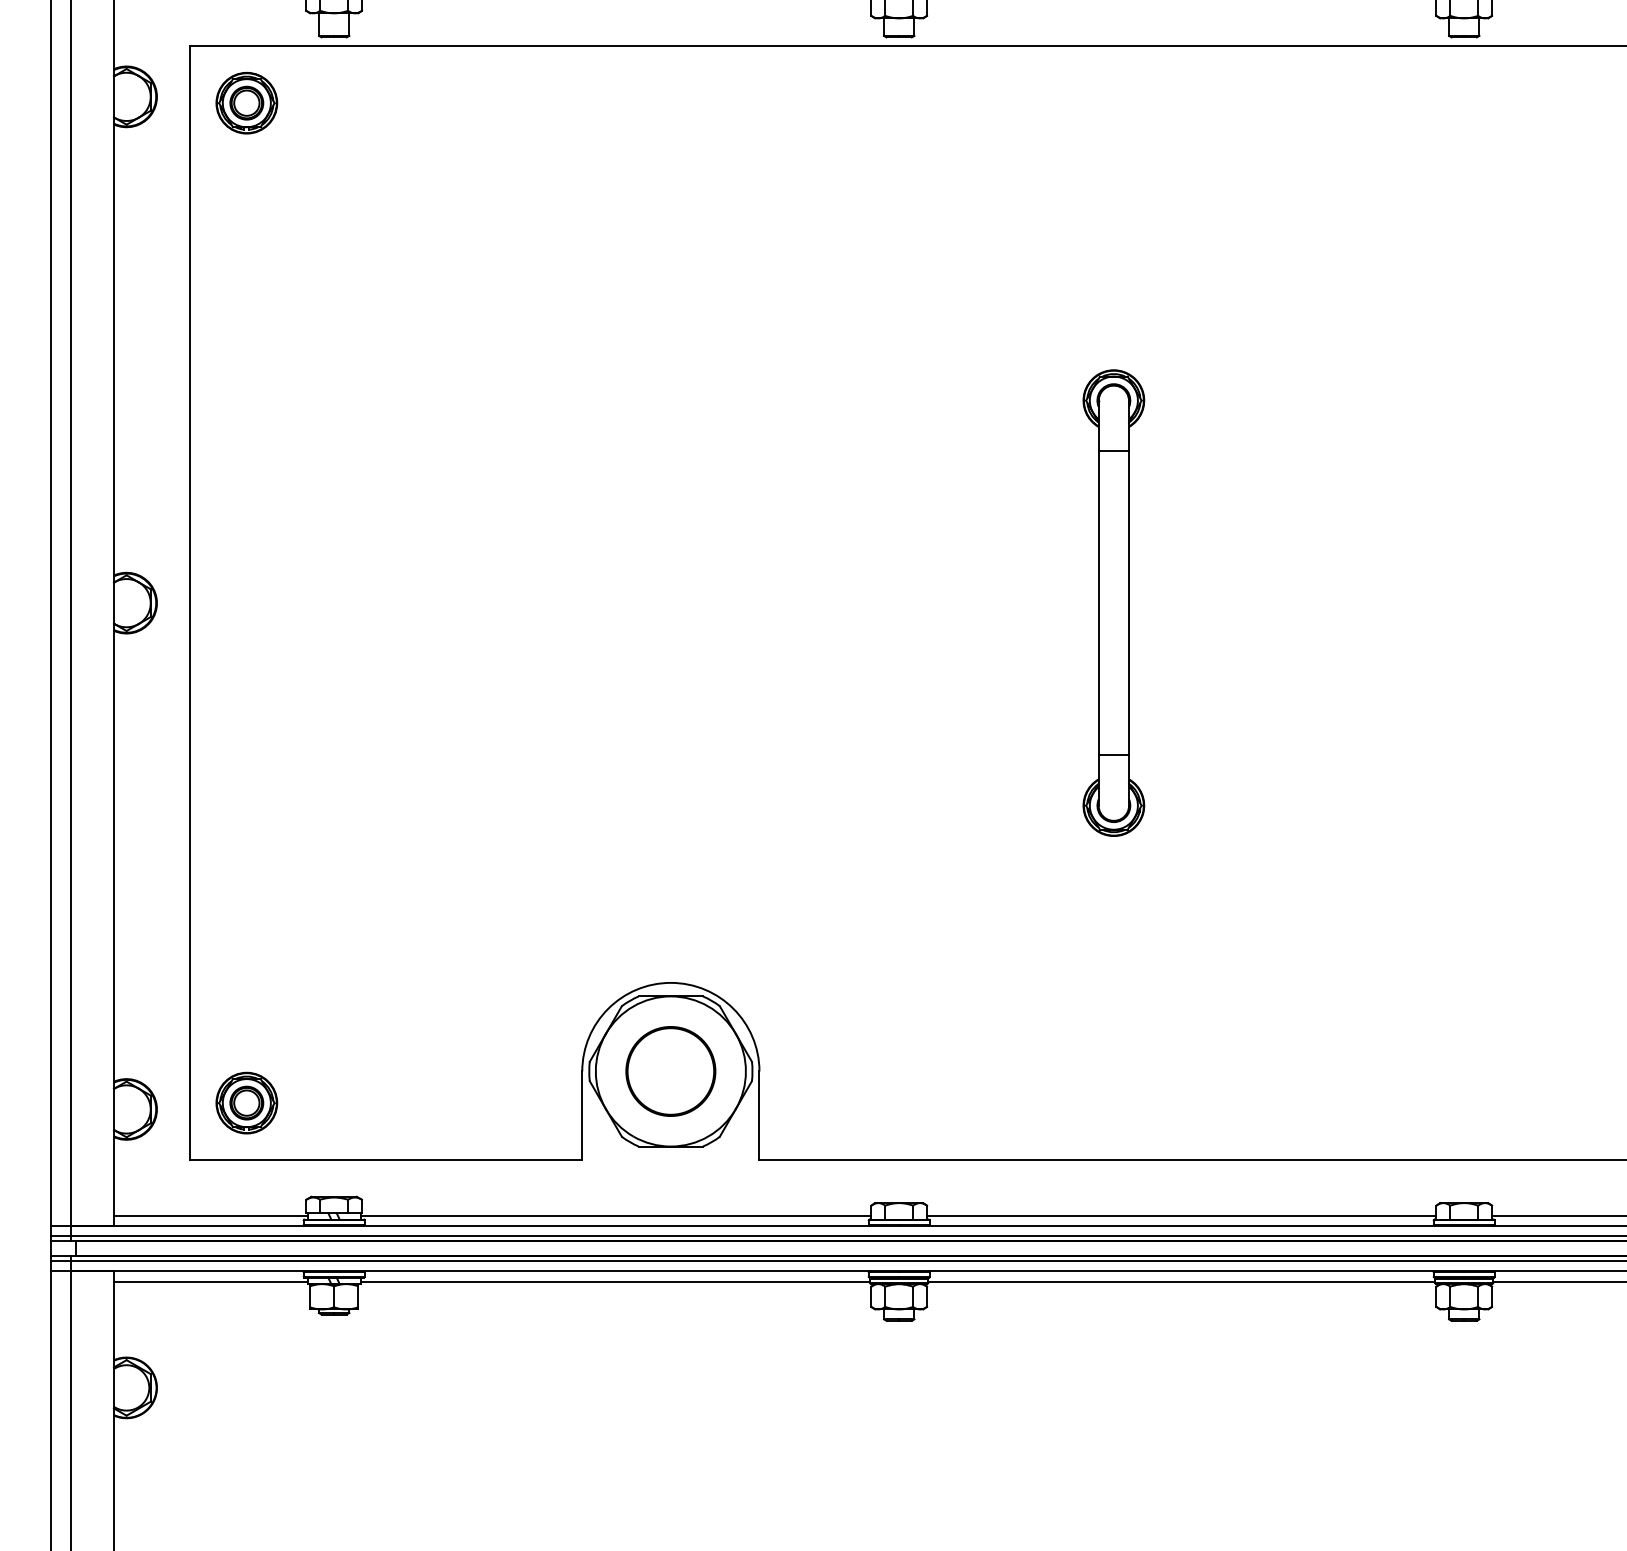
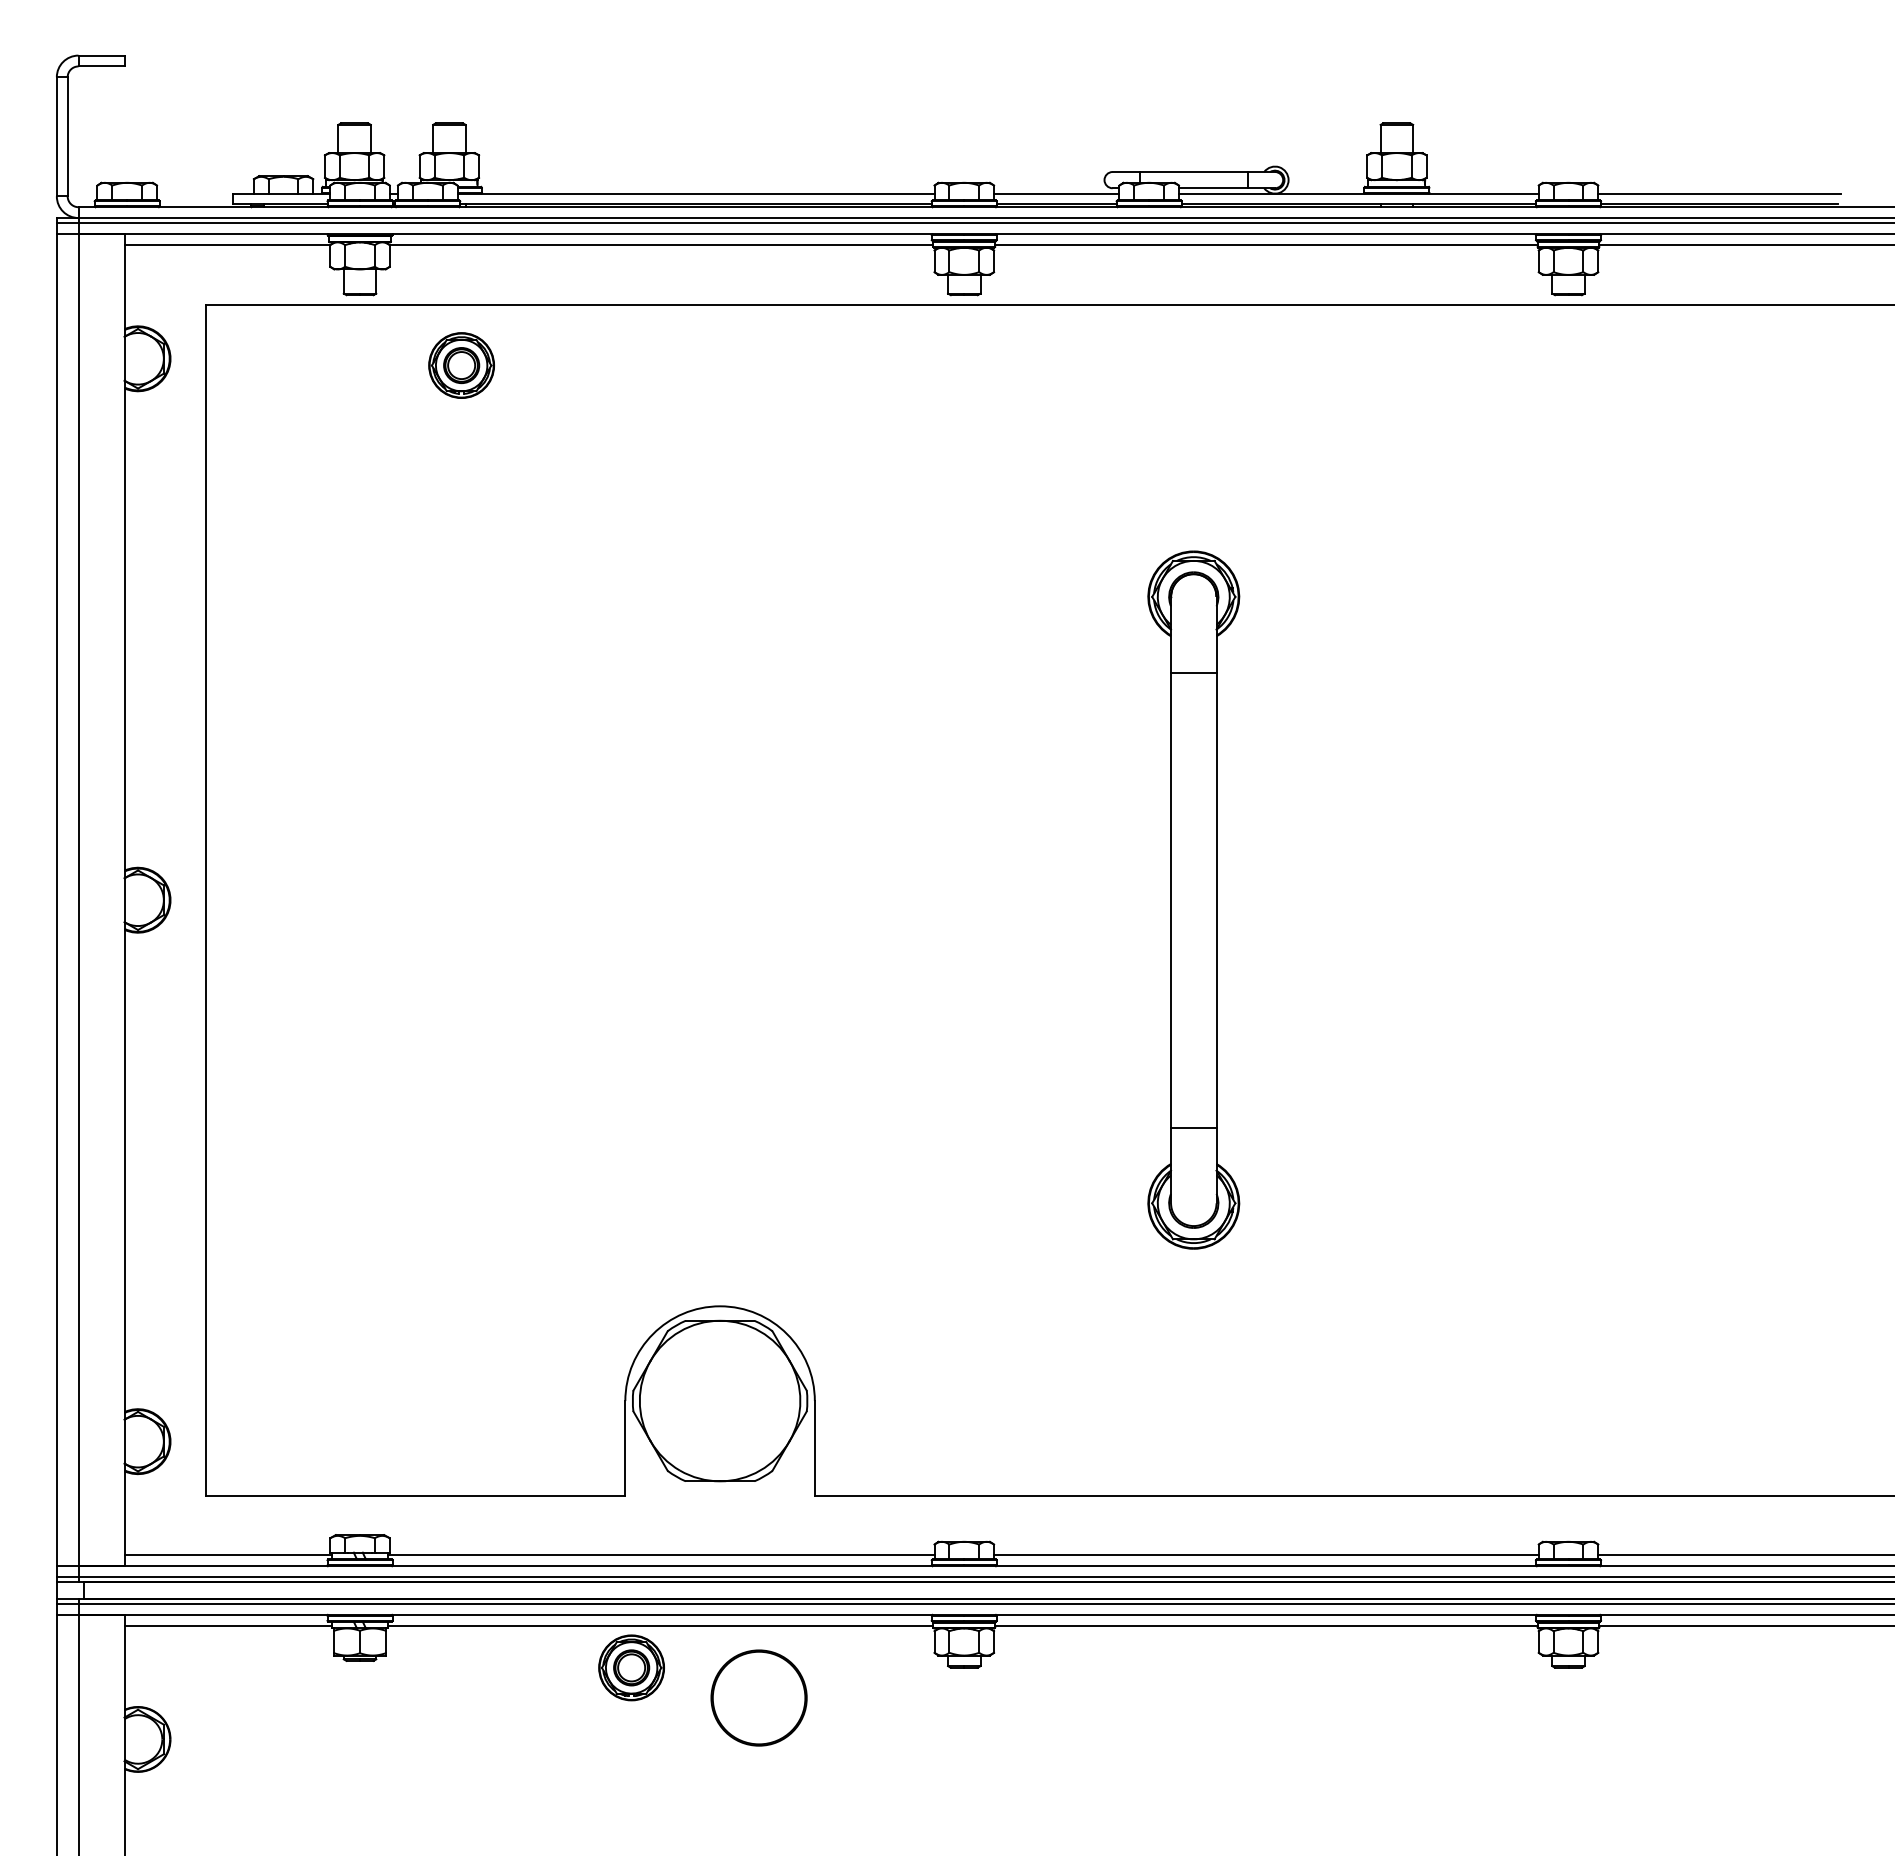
part: (246, 103) -> (461, 365), moved
part: (1113, 603) -> (1193, 900), size x1.4
circle: (670, 1070) -> (758, 1697), moved
part: (246, 1102) -> (631, 1667), moved

